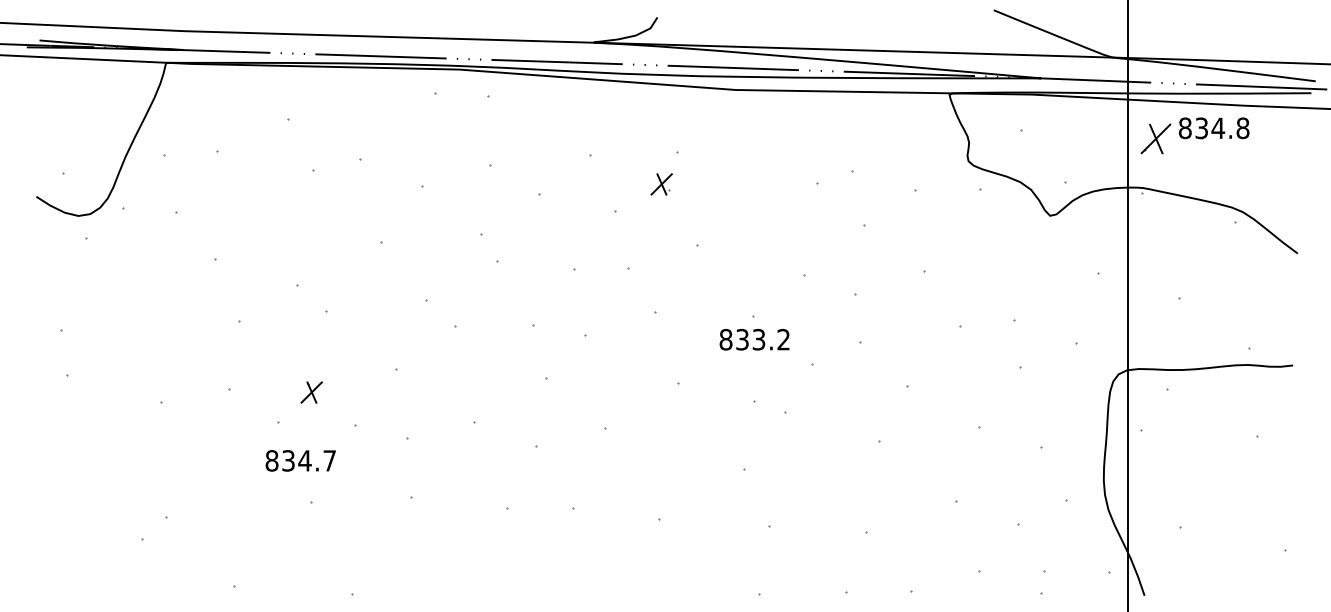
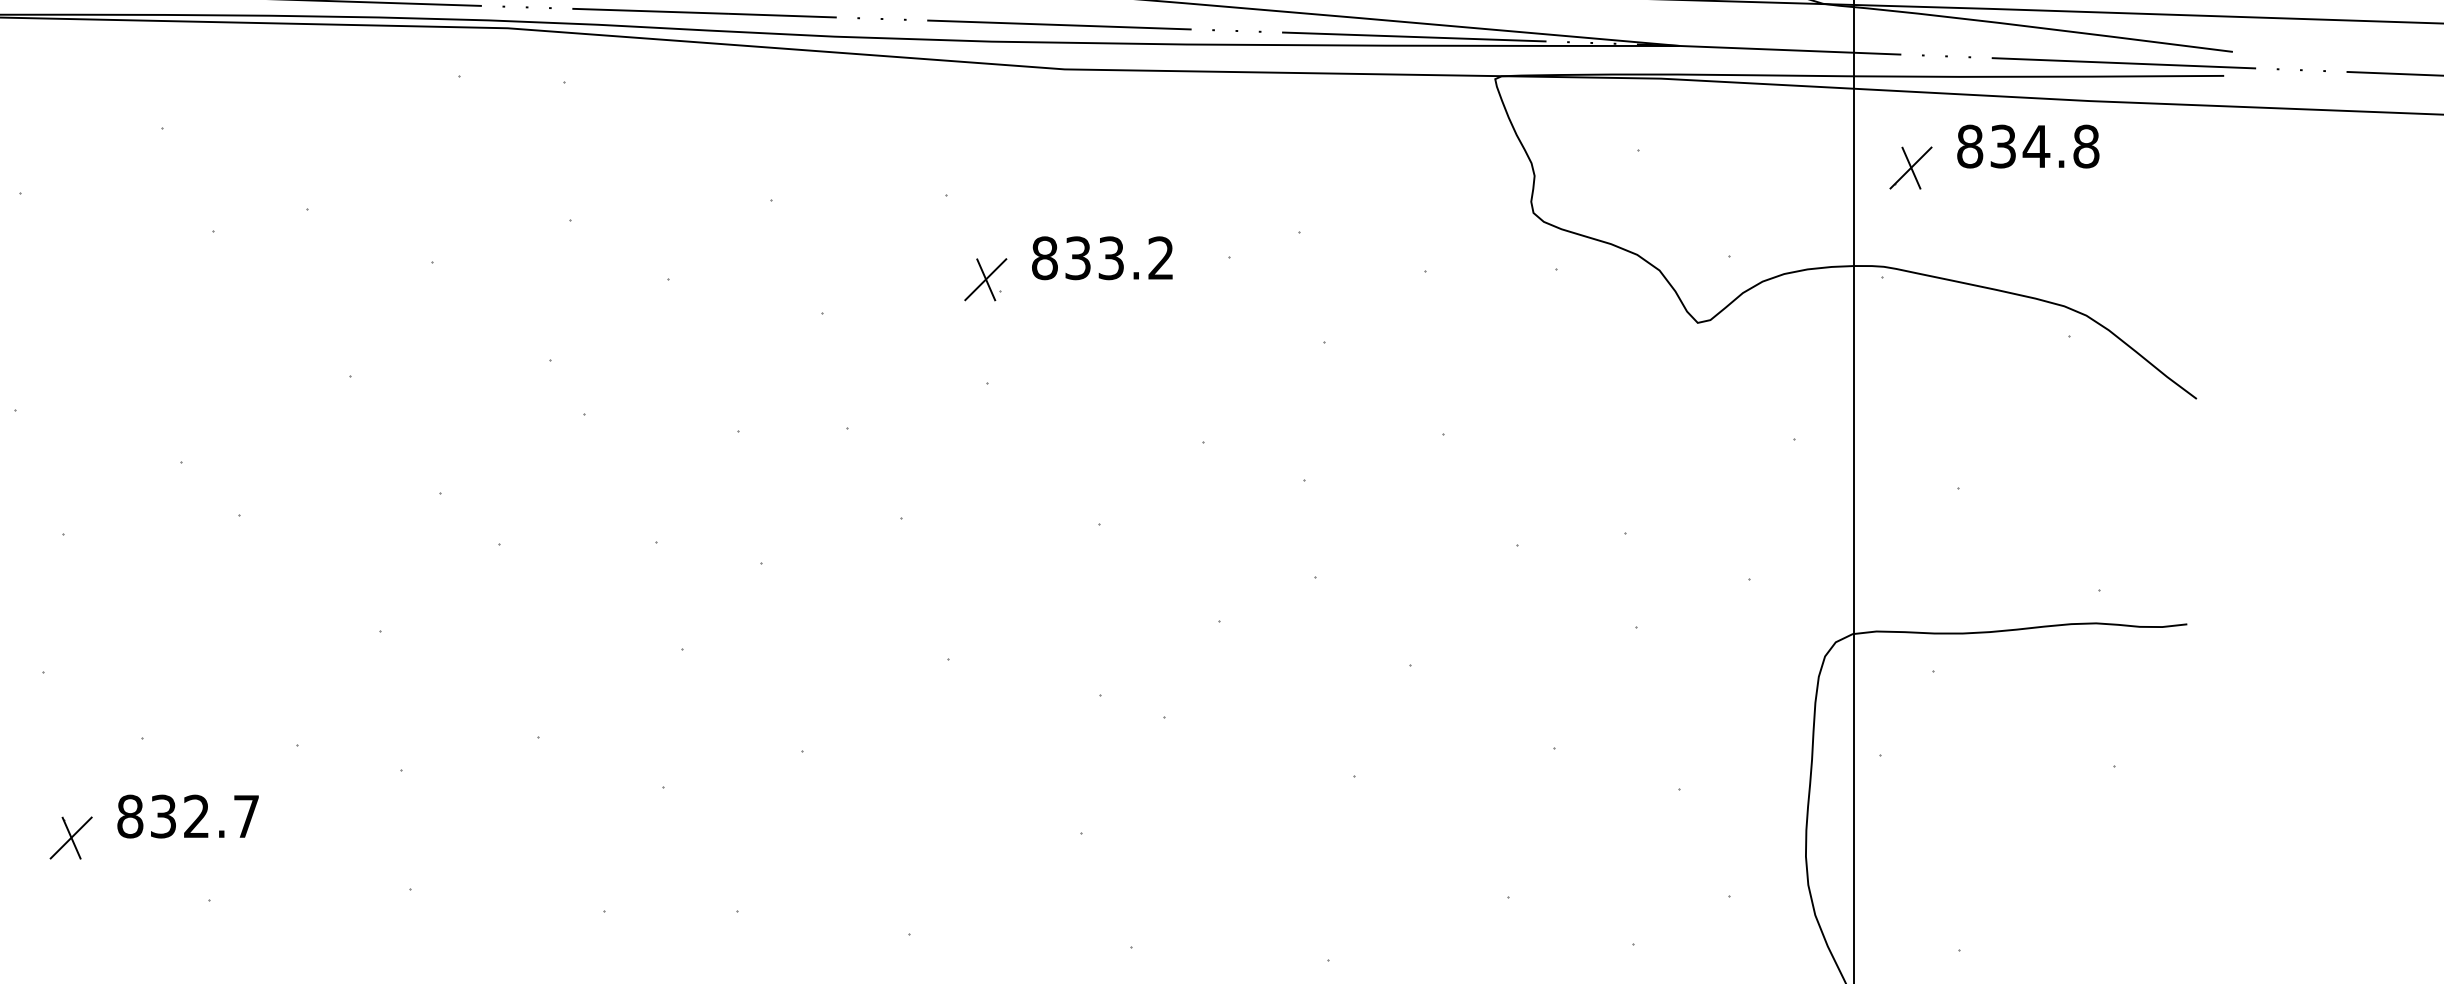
part: (1155, 138) -> (1910, 167), size x0.71
part: (661, 184) -> (985, 279), moved
text: (754, 339) -> (1102, 257), moved
part: (311, 392) -> (70, 837), moved
text: (304, 460) -> (195, 815), 834.7 -> 832.7

